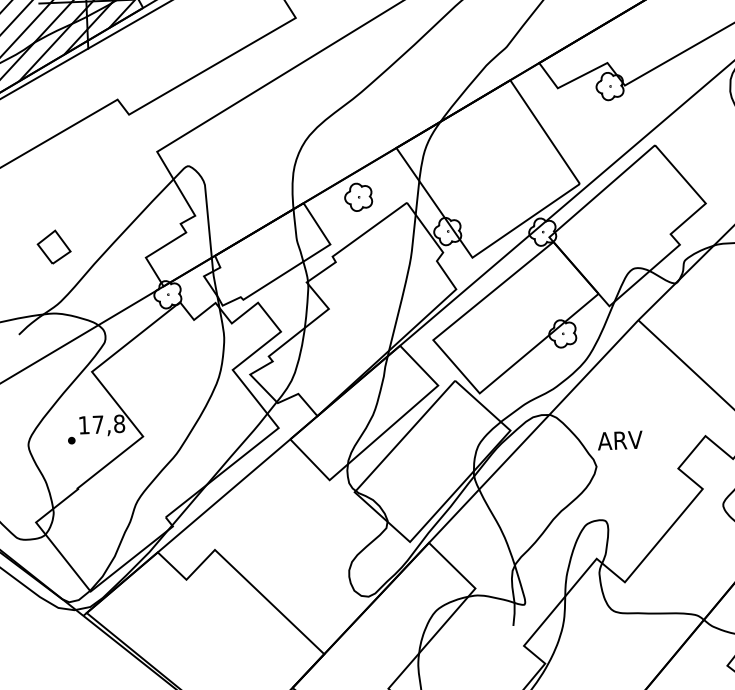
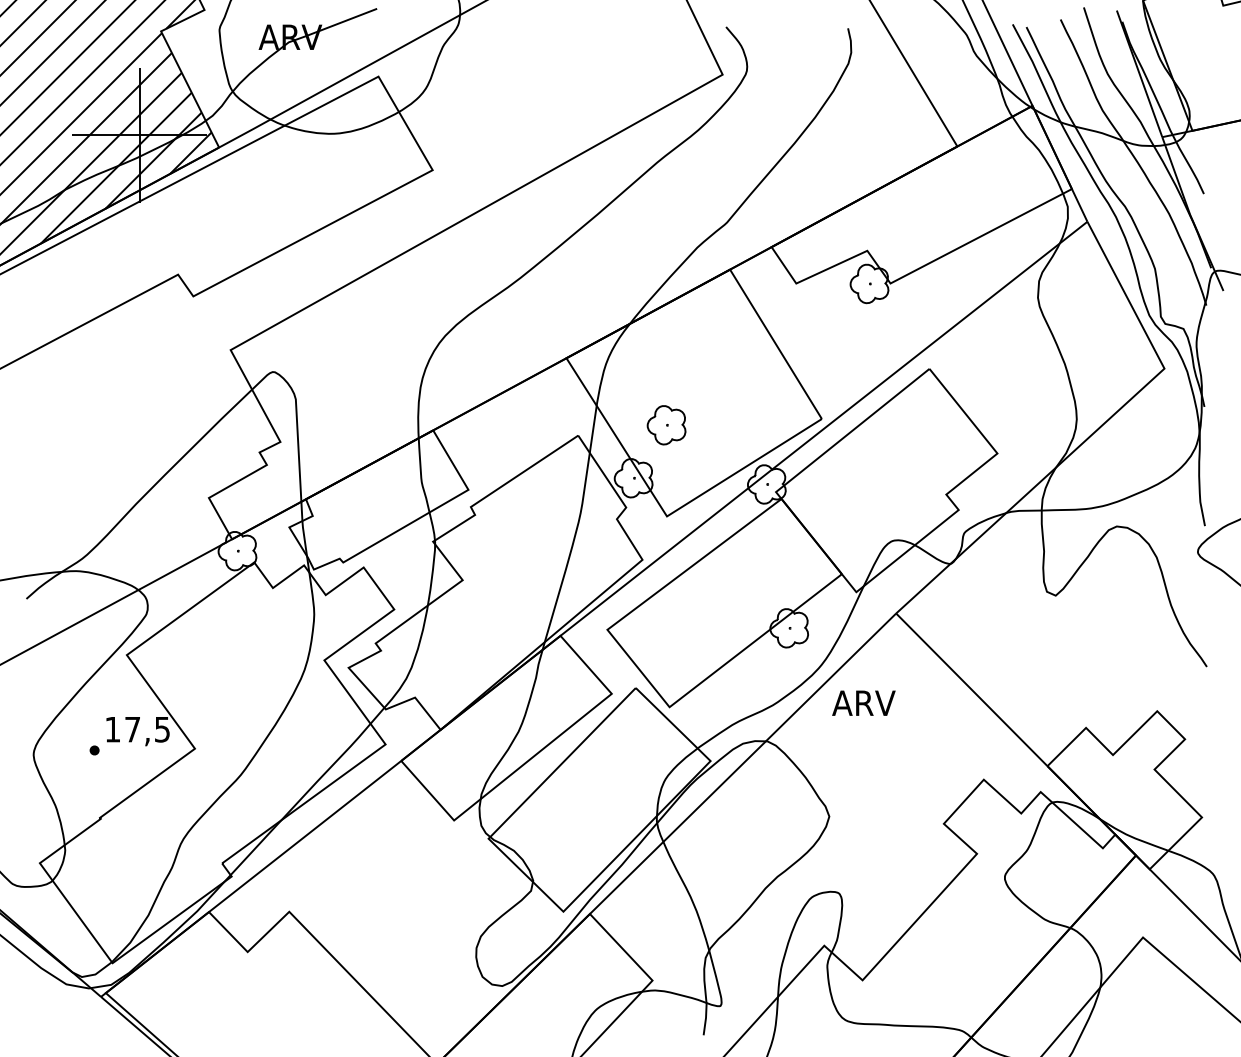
part: (358, 197) -> (666, 425), moved
part: (53, 246) -> (80, 477), removed
text: (119, 423) -> (162, 729), 17,8 -> 17,5
text: (619, 440) -> (863, 702), moved

